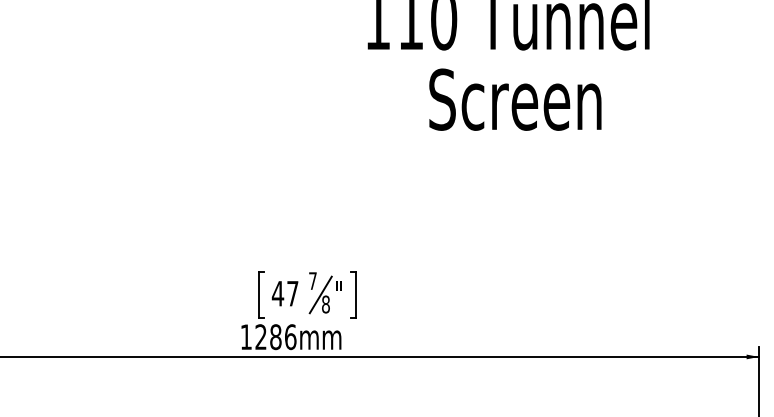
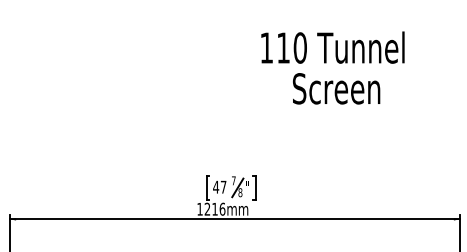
text: (274, 335) -> (214, 208), 1286mm -> 1216mm

